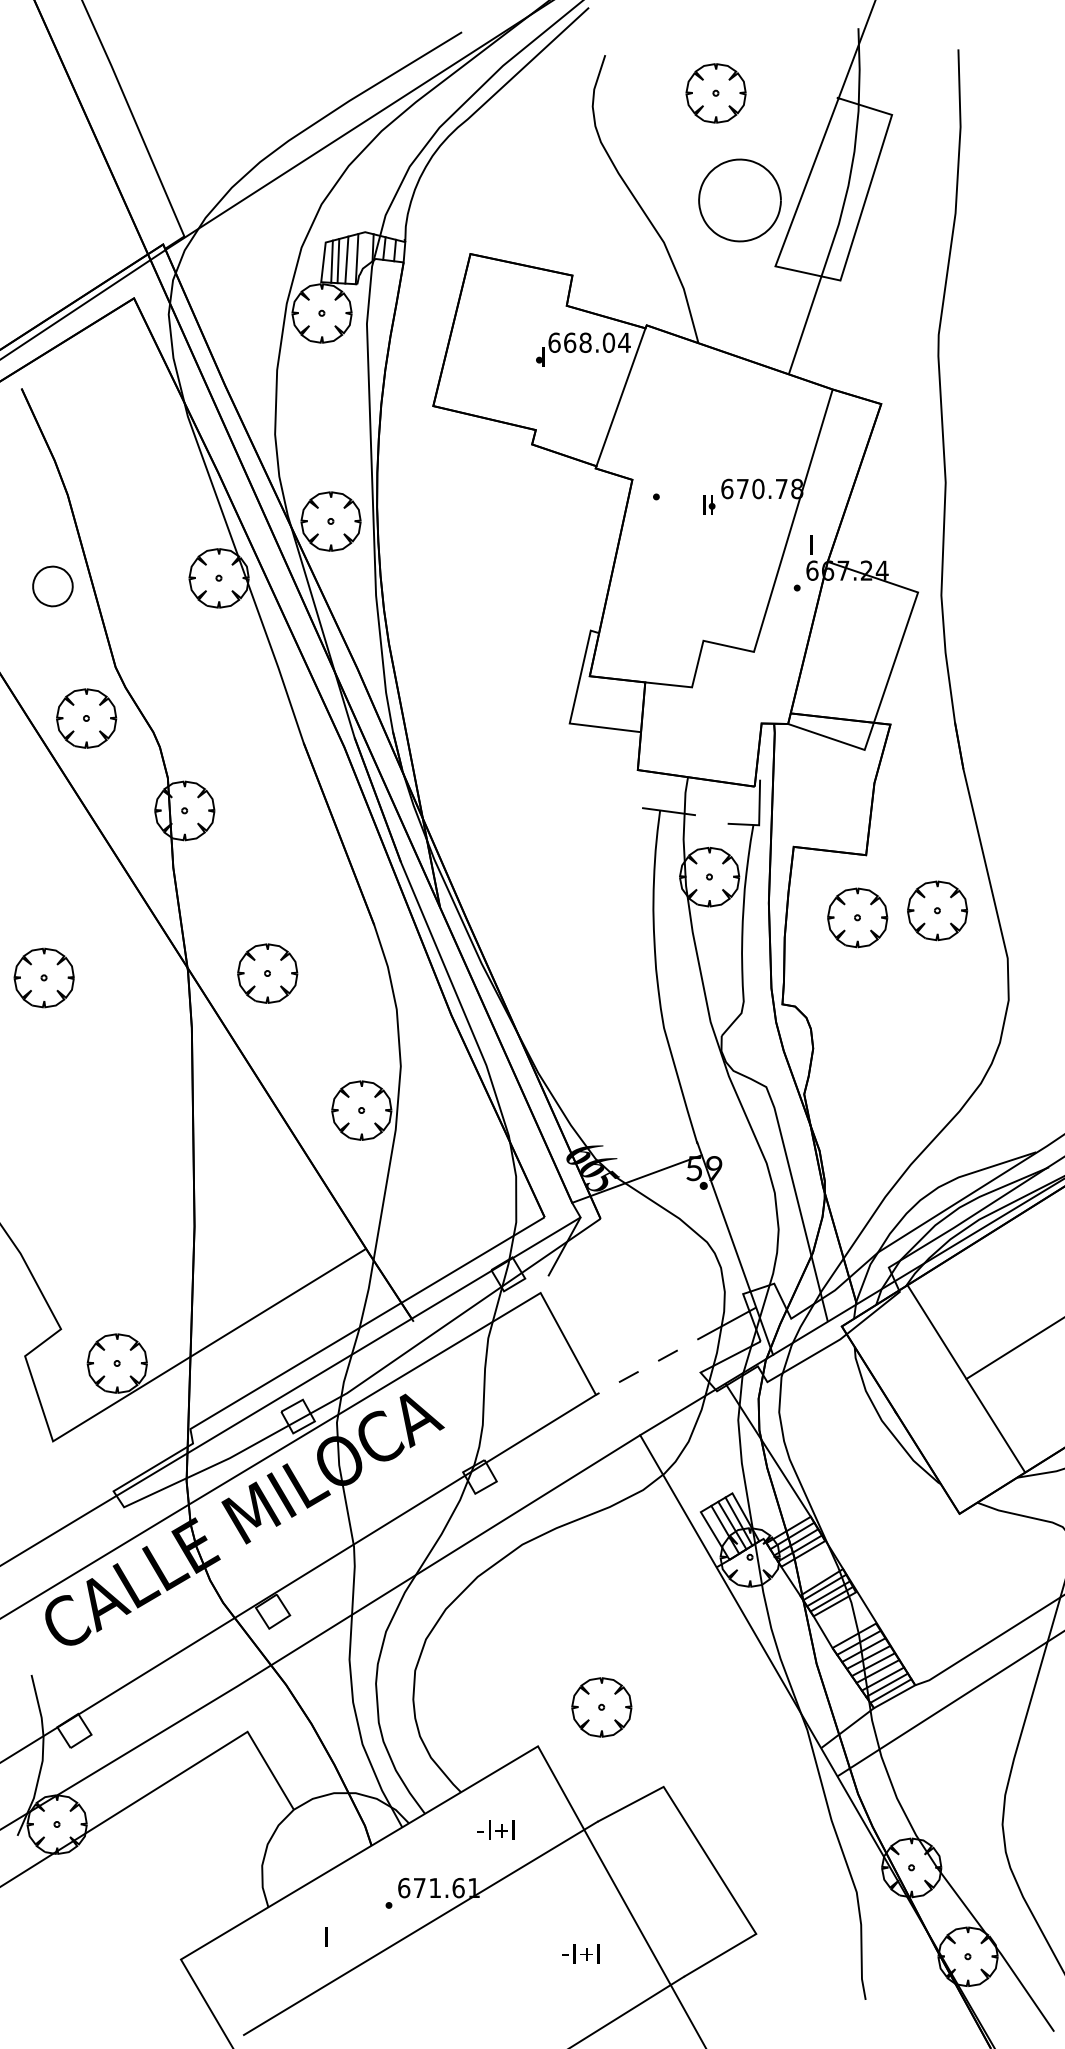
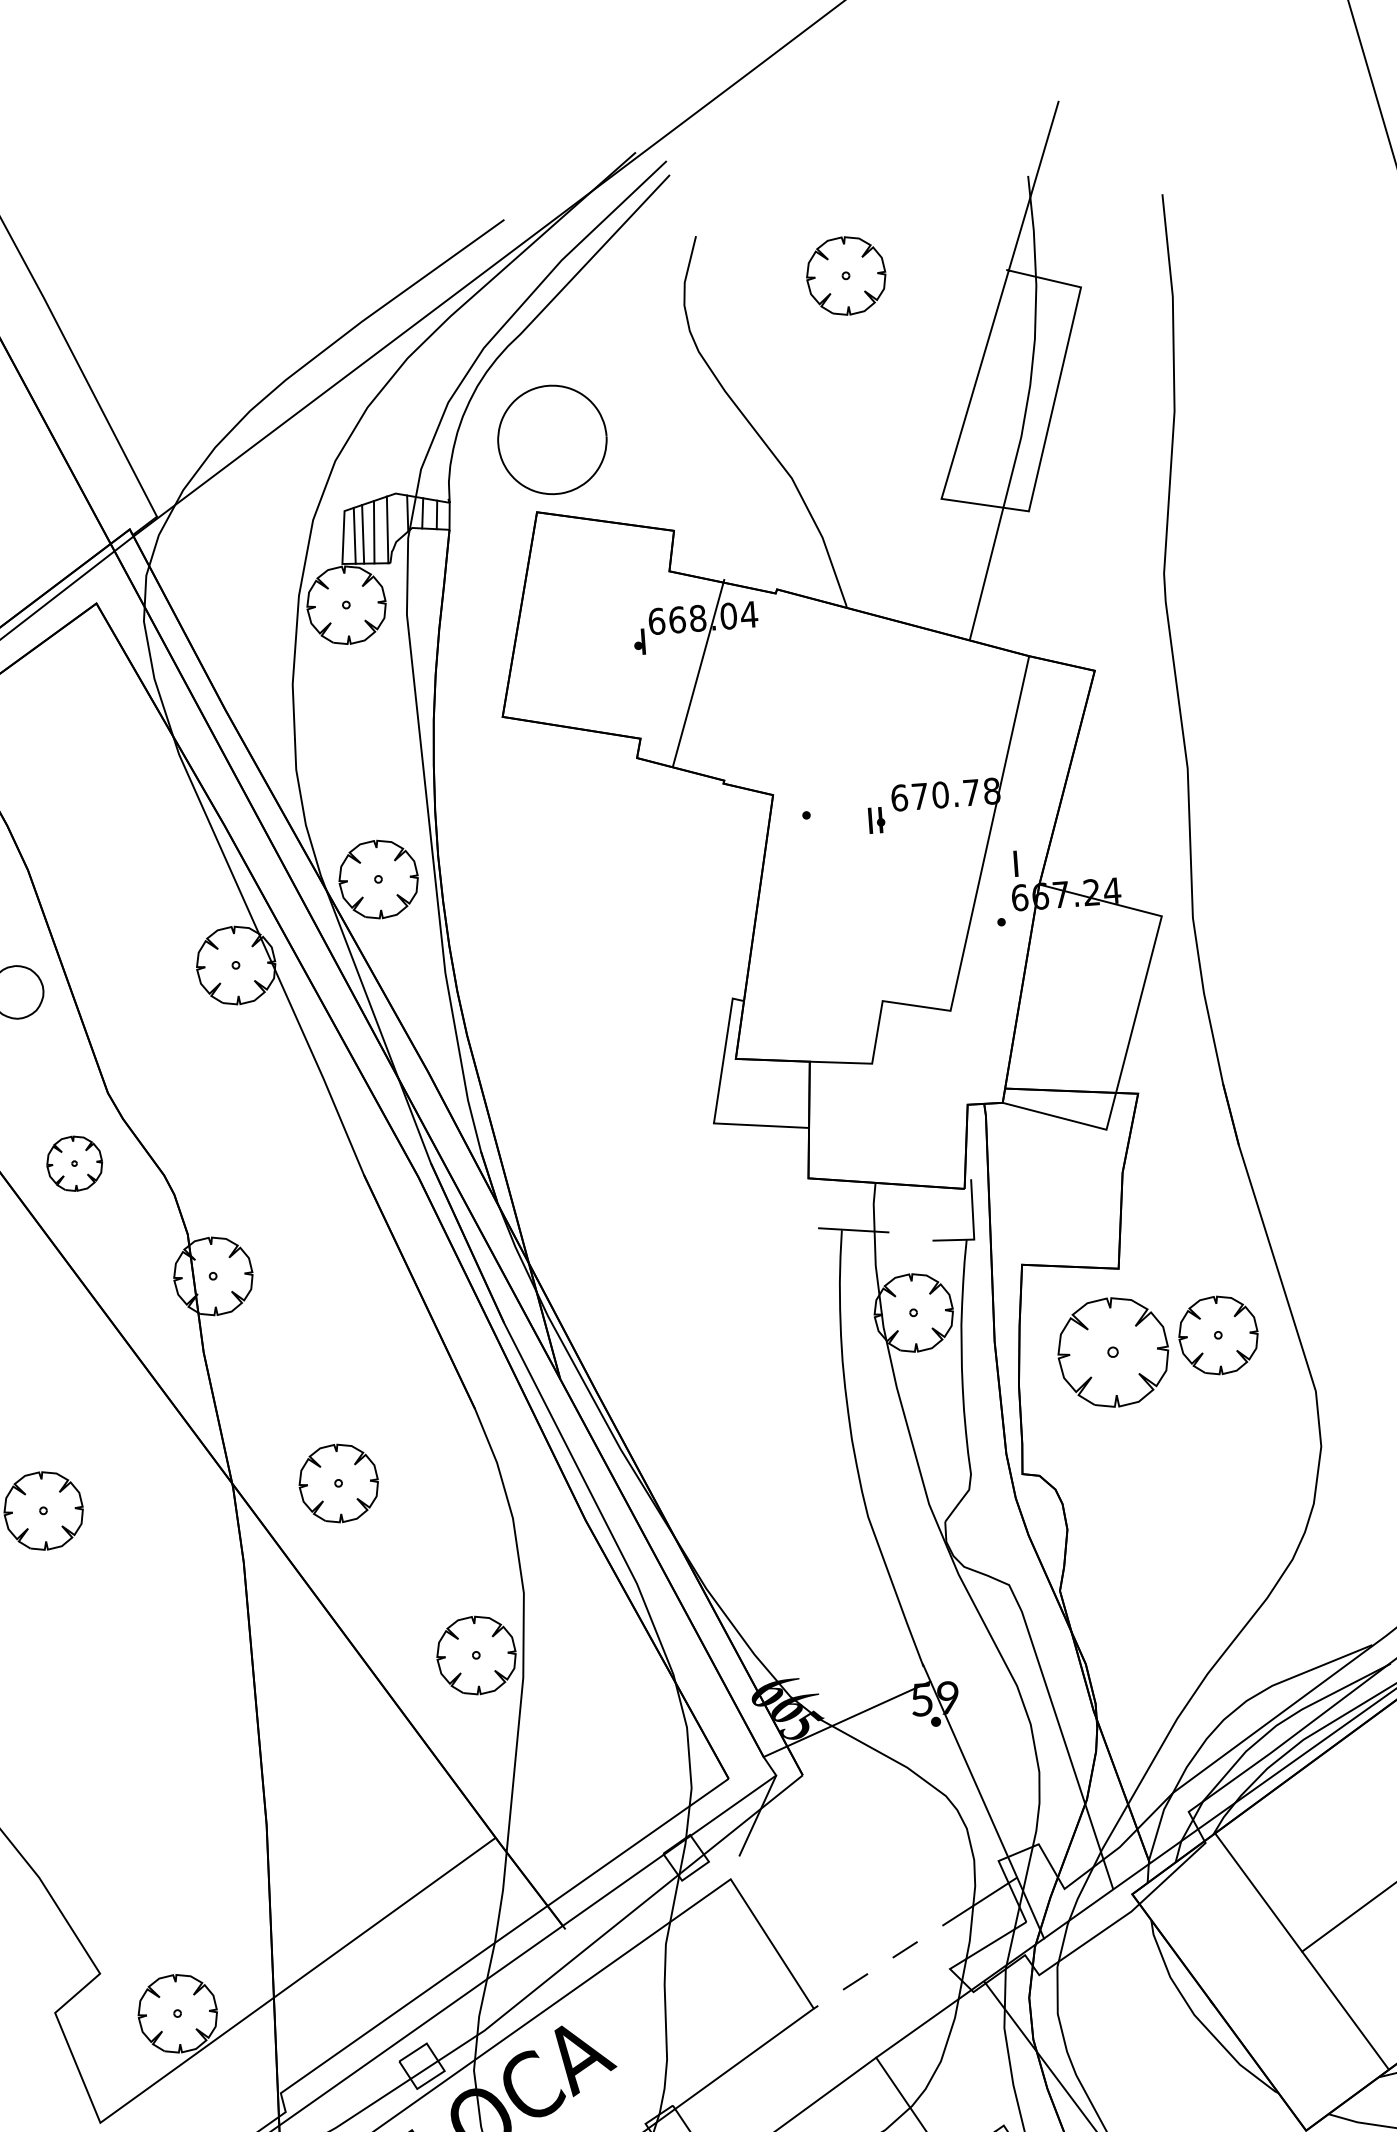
curve: (700, 198) -> (499, 441), moved
line: (620, 397) -> (697, 673), moved
part: (86, 718) -> (74, 1163), size x0.7
part: (857, 917) -> (1113, 1351), size x1.4

